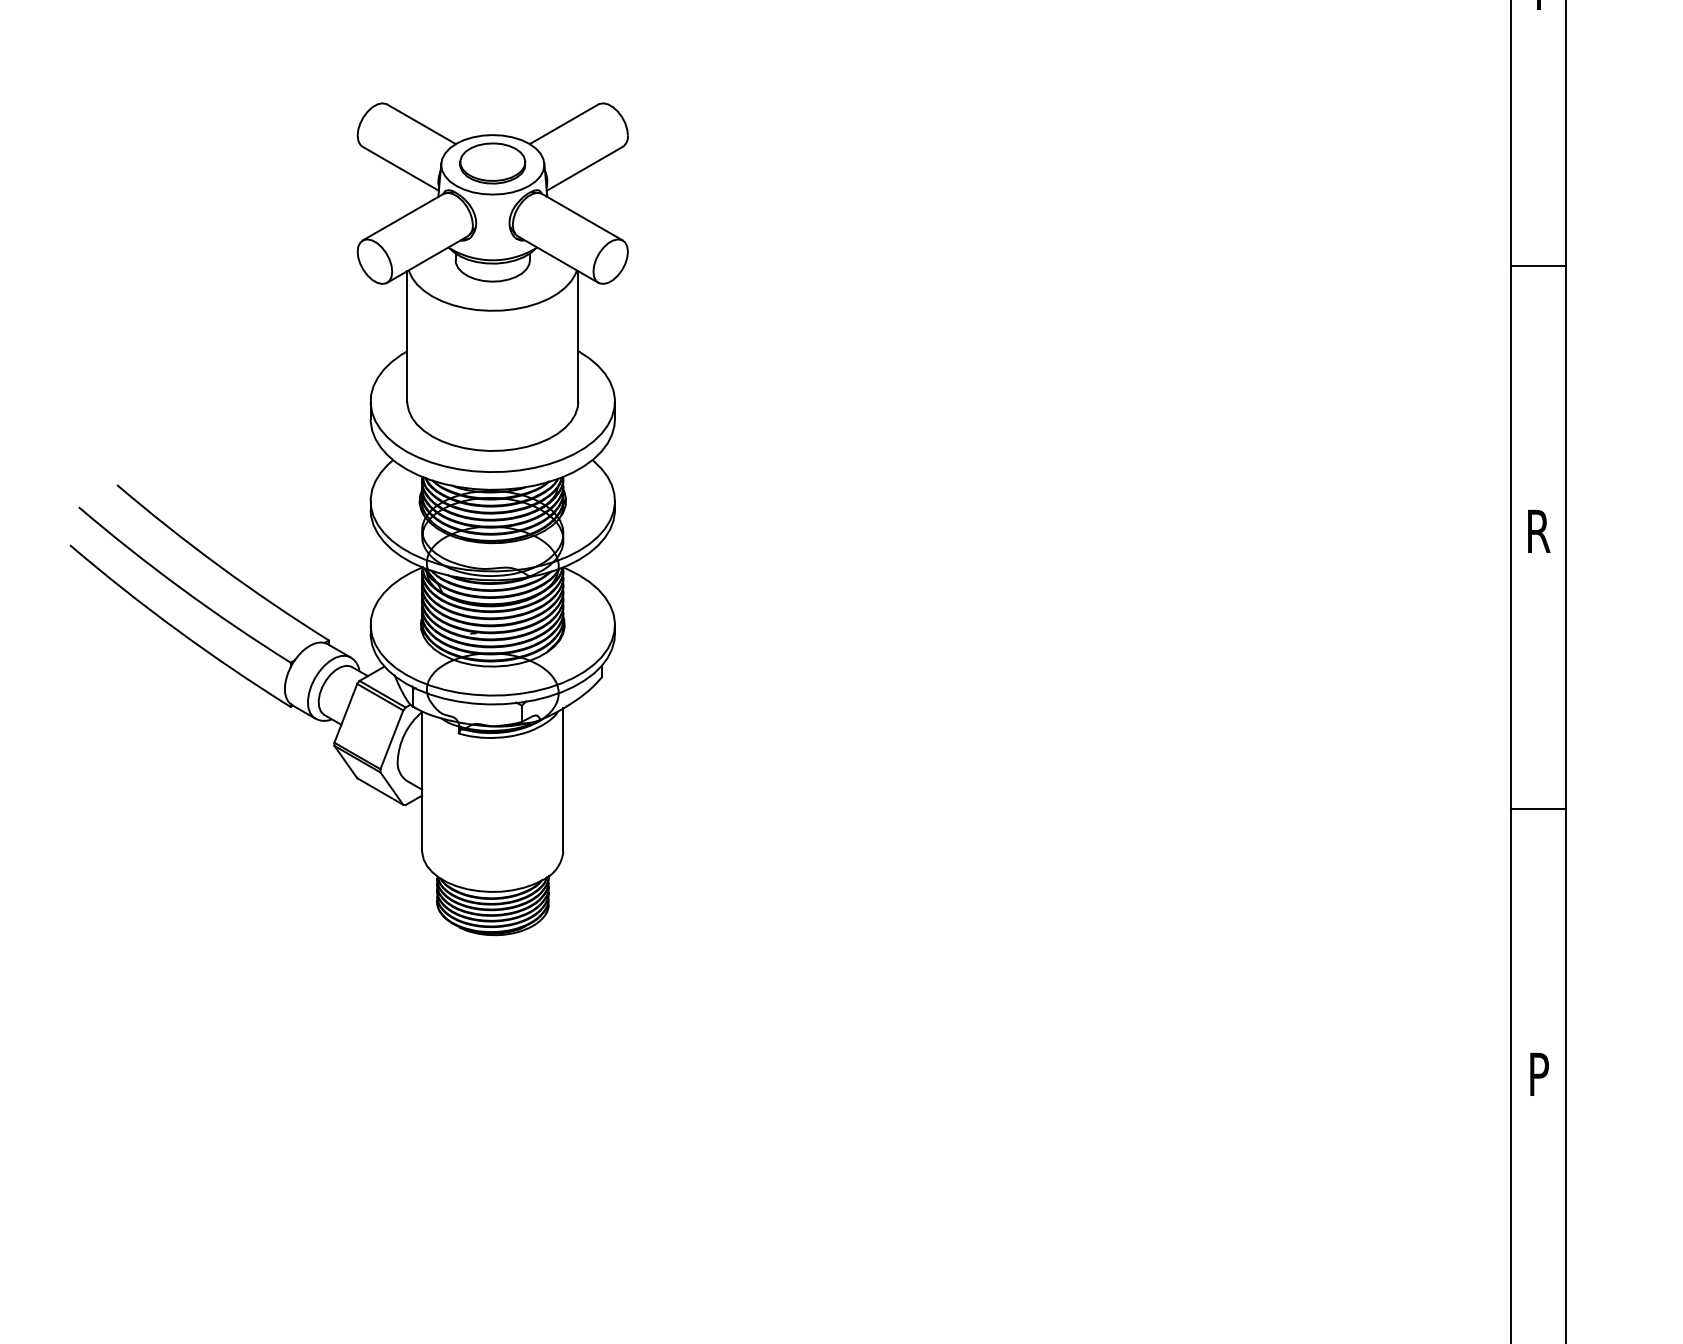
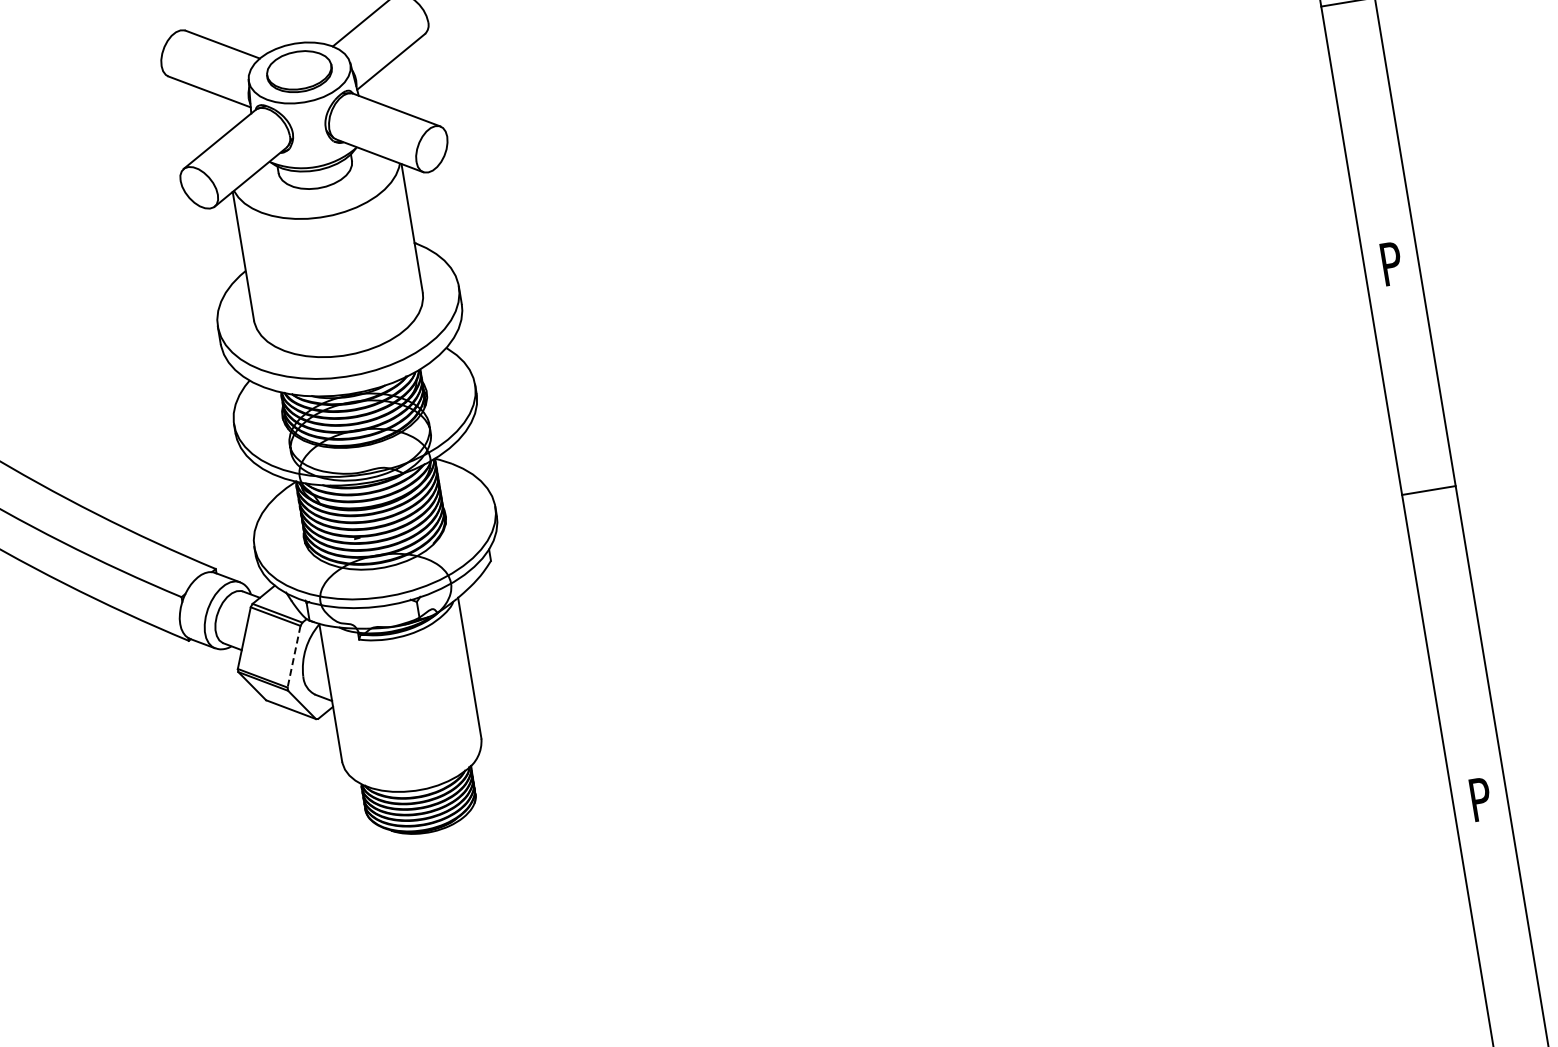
text: (1539, 530) -> (1392, 262), R -> P
line: (391, 739) -> (293, 656), solid -> dashed
line: (1538, 809) -> (1428, 490), moved

